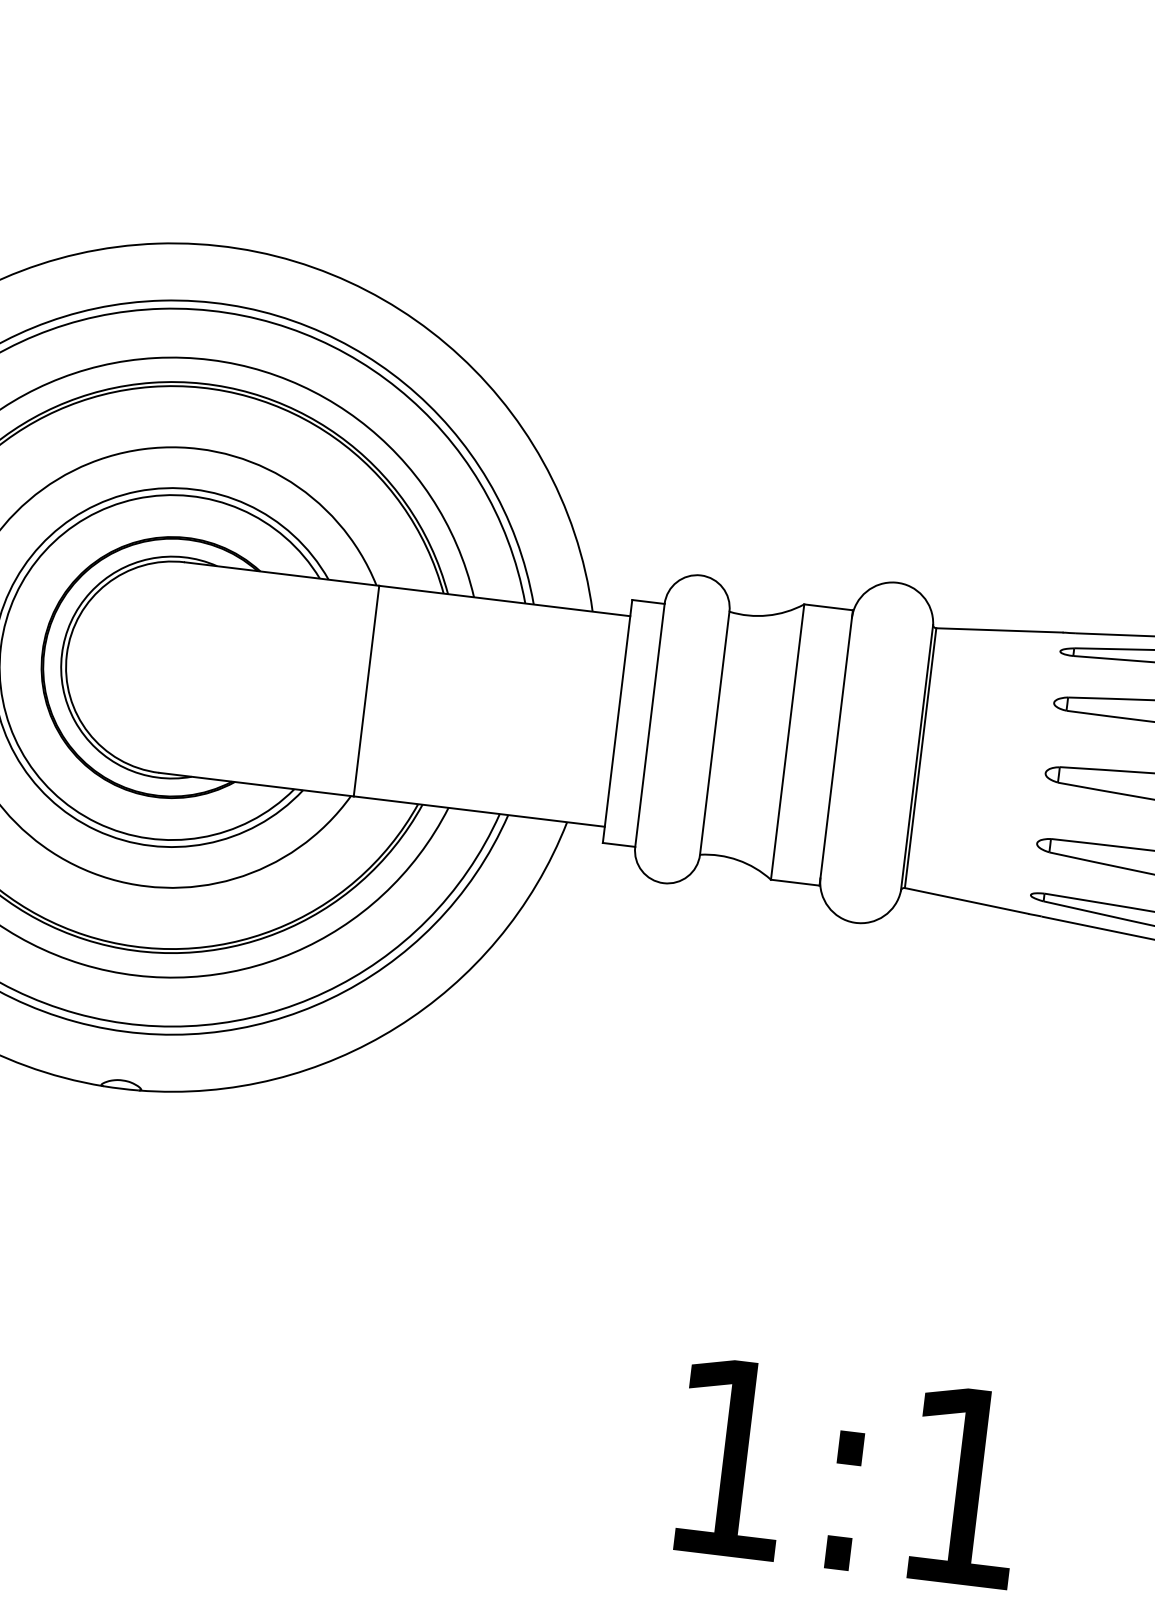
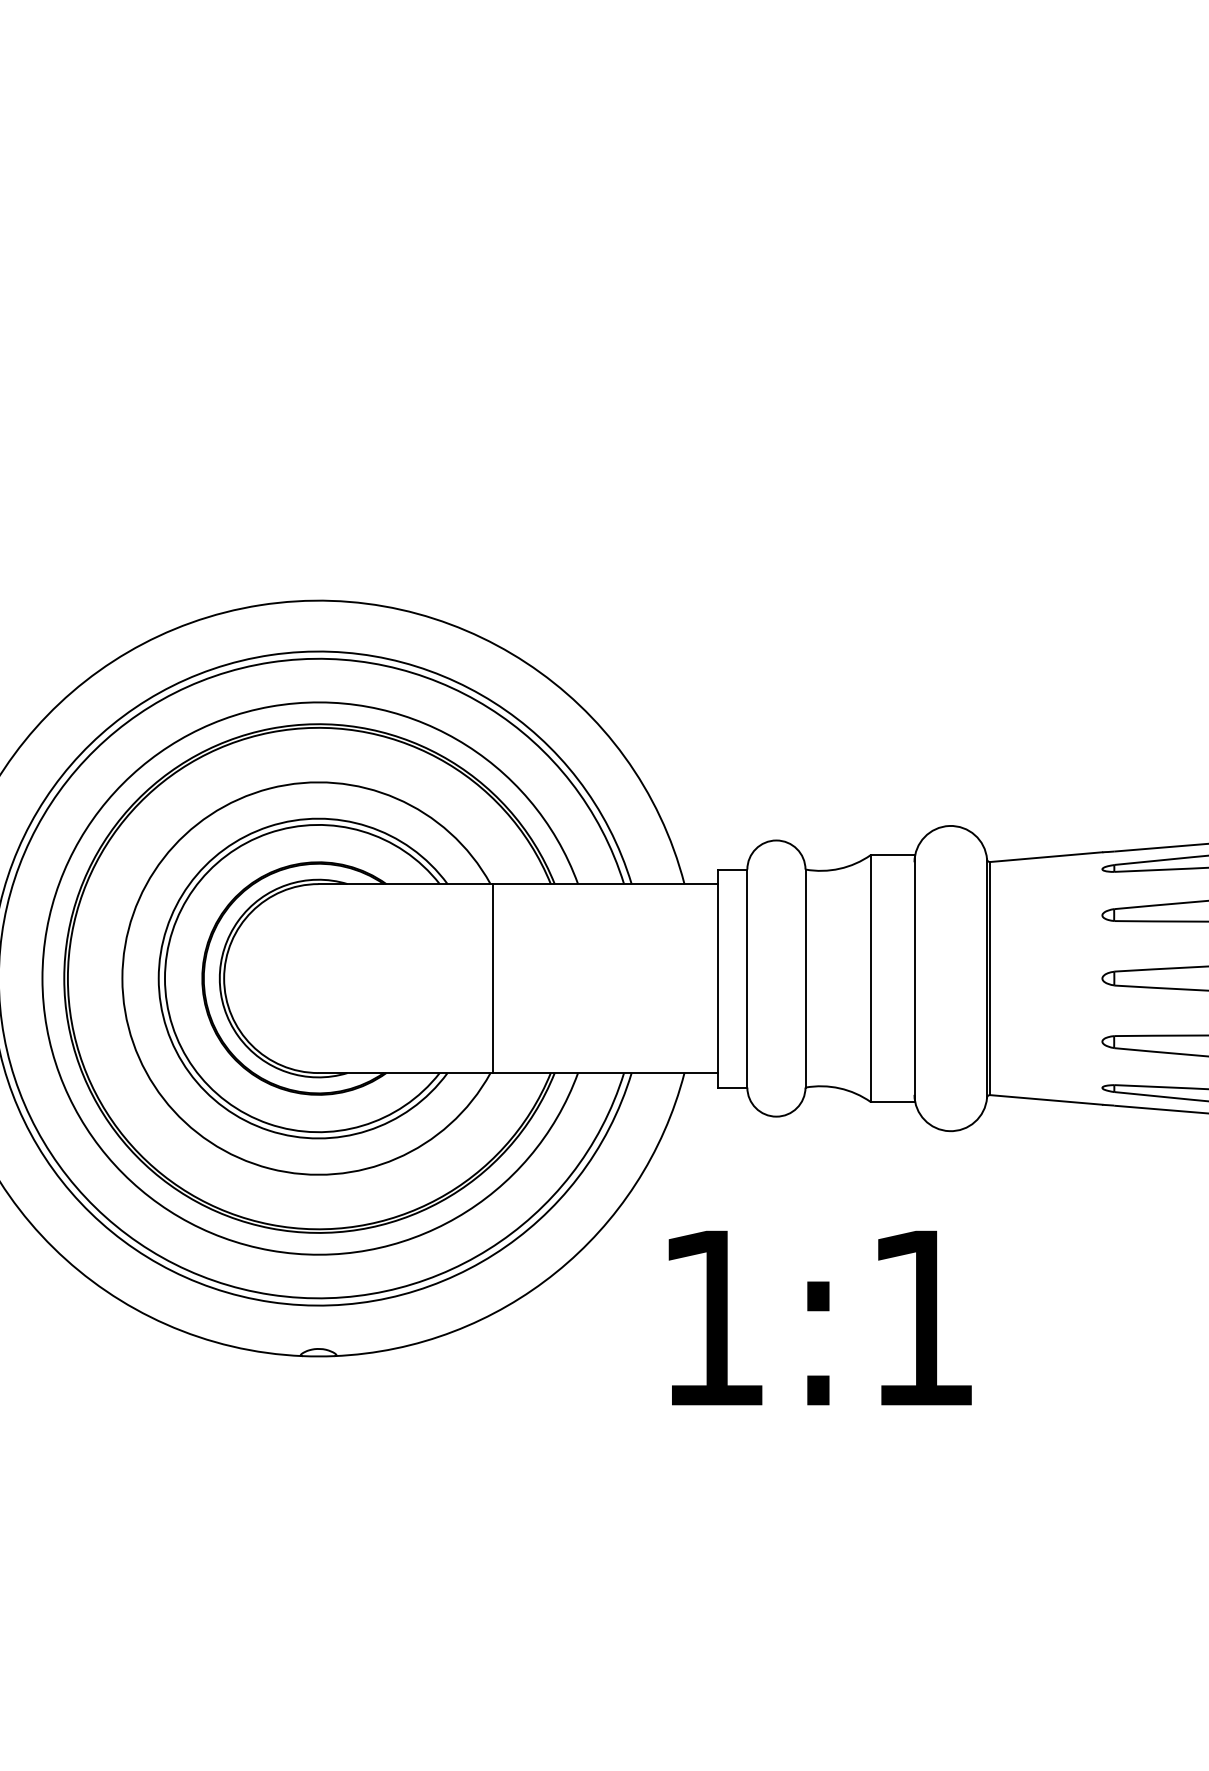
text: (849, 1472) -> (819, 1317), moved

